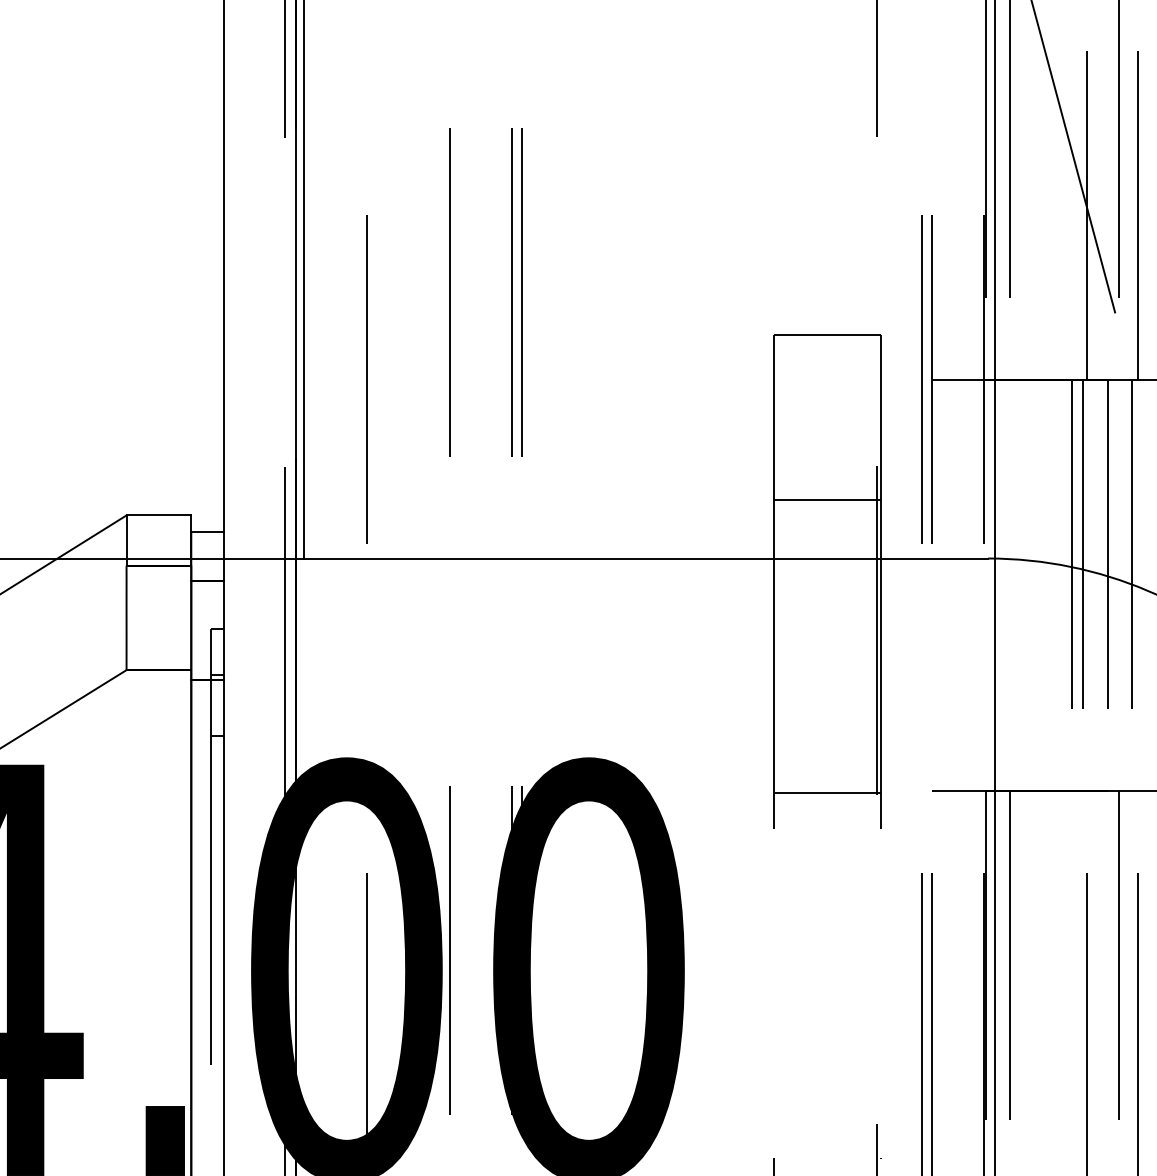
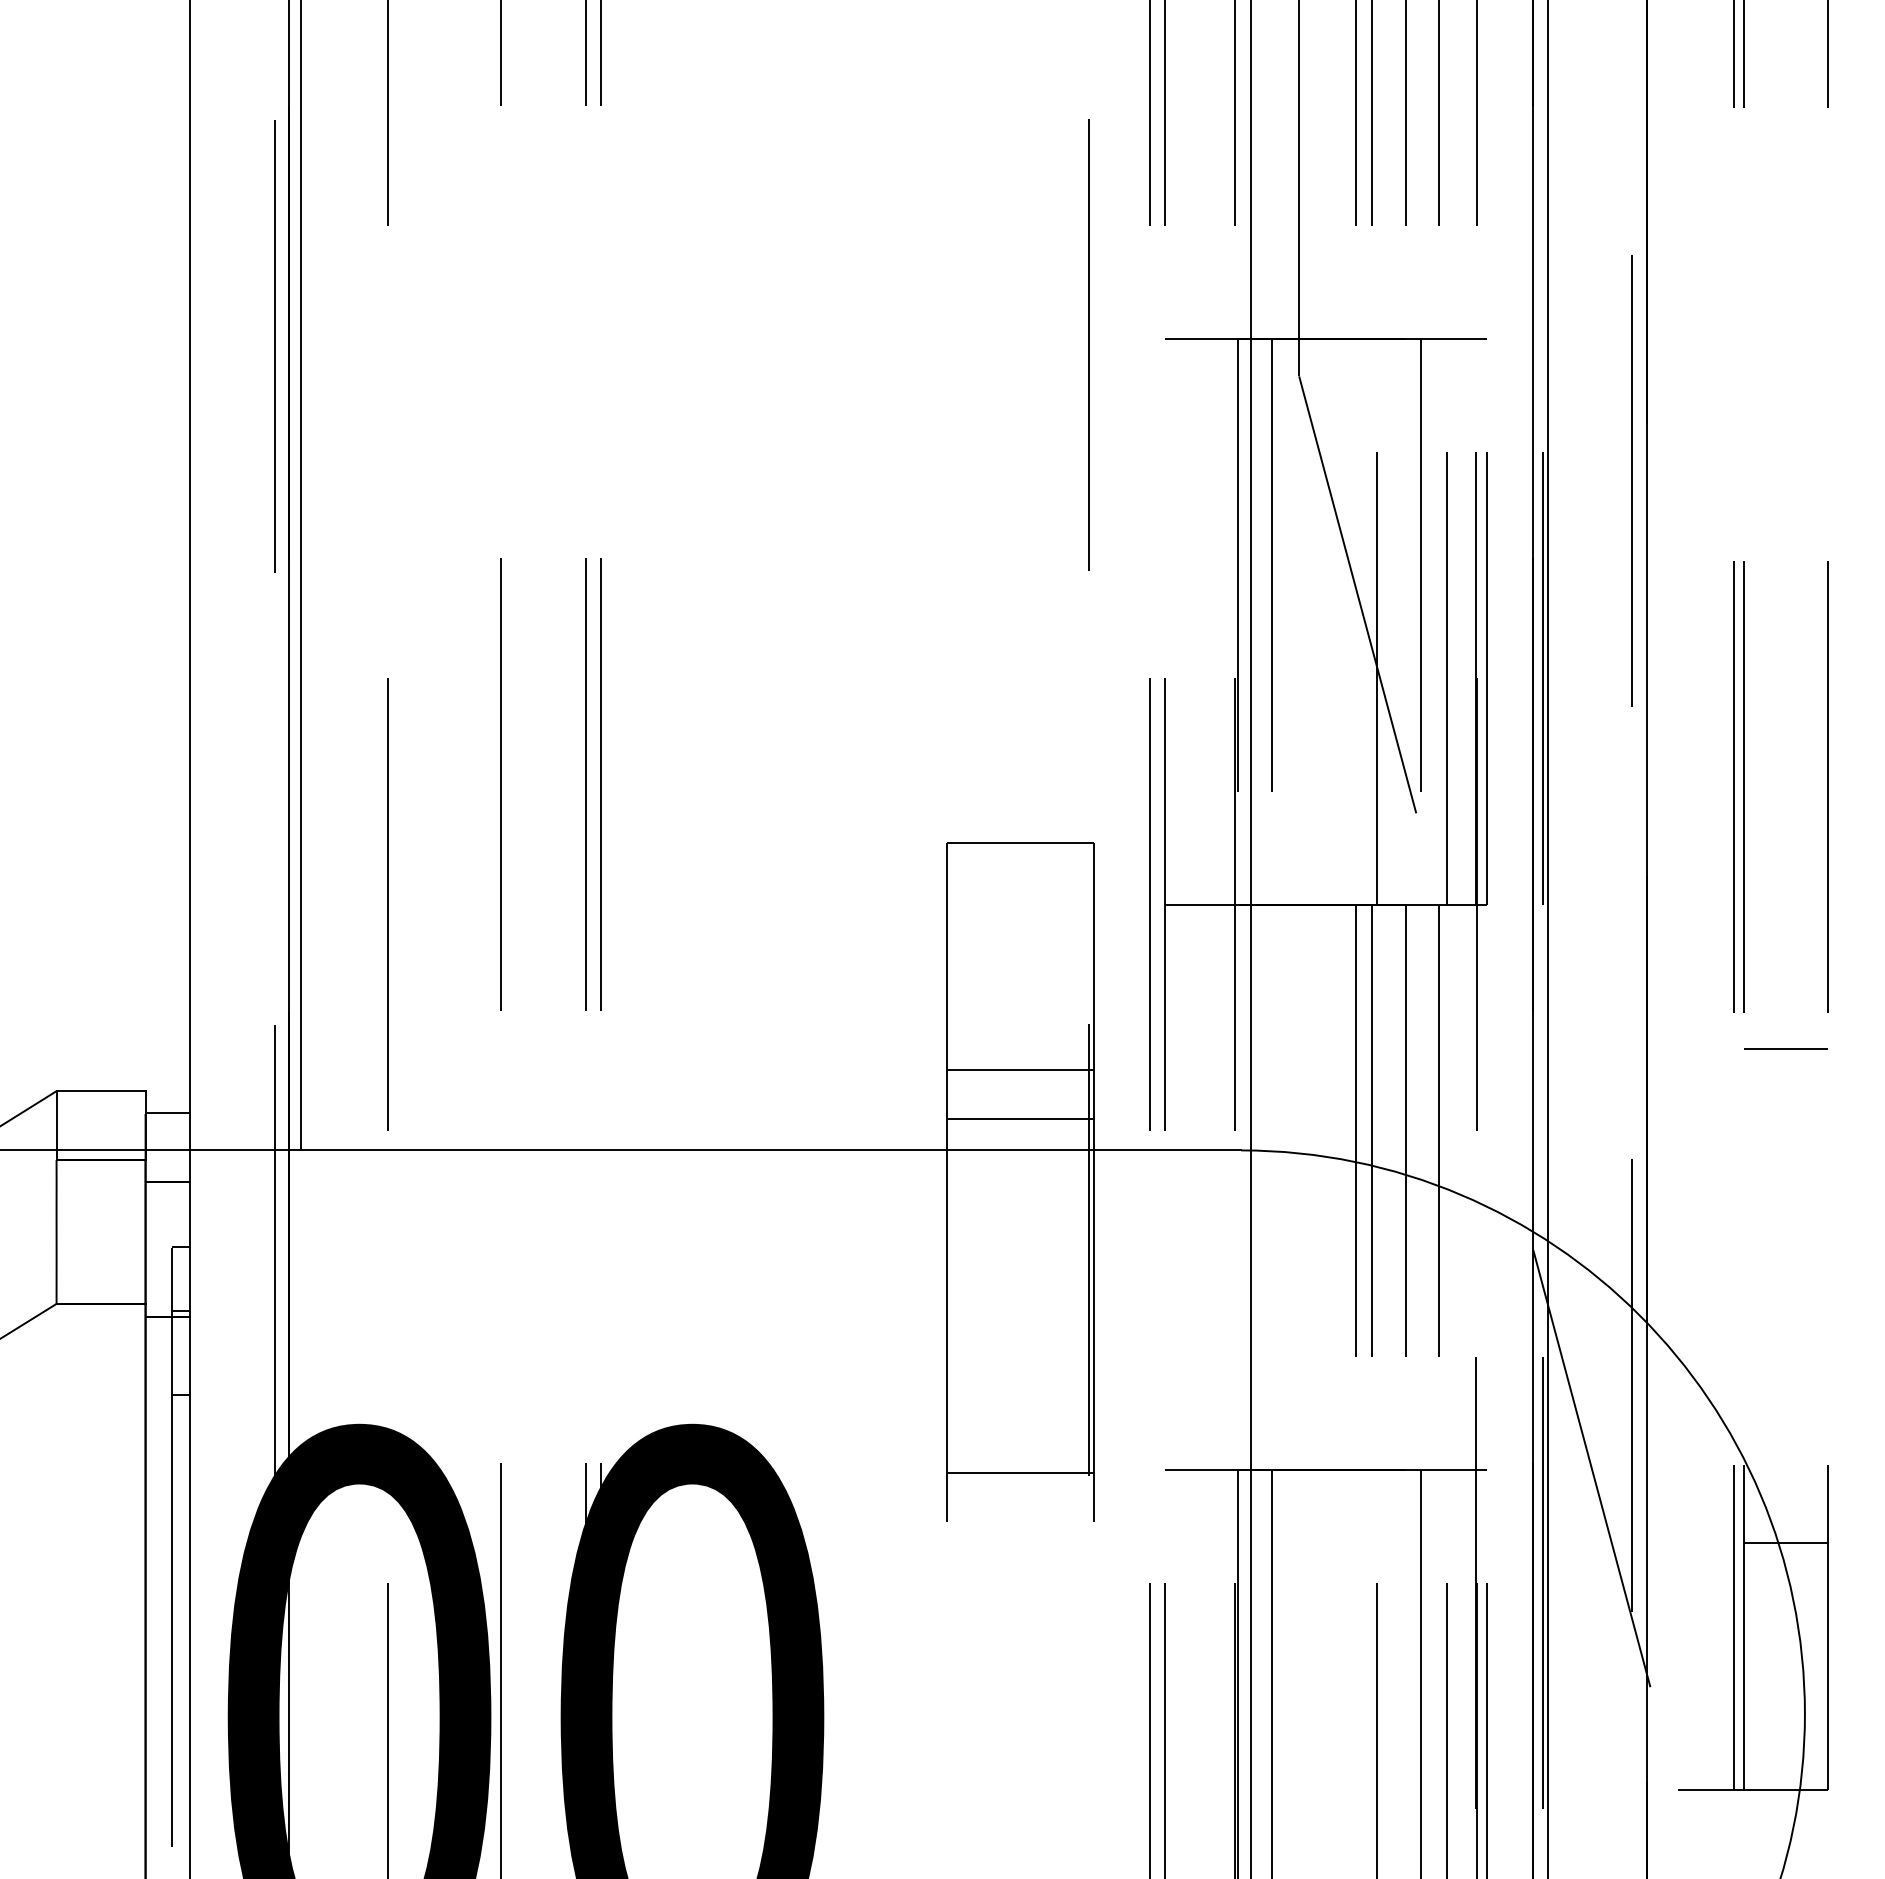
line: (827, 536) -> (1020, 1119), added

